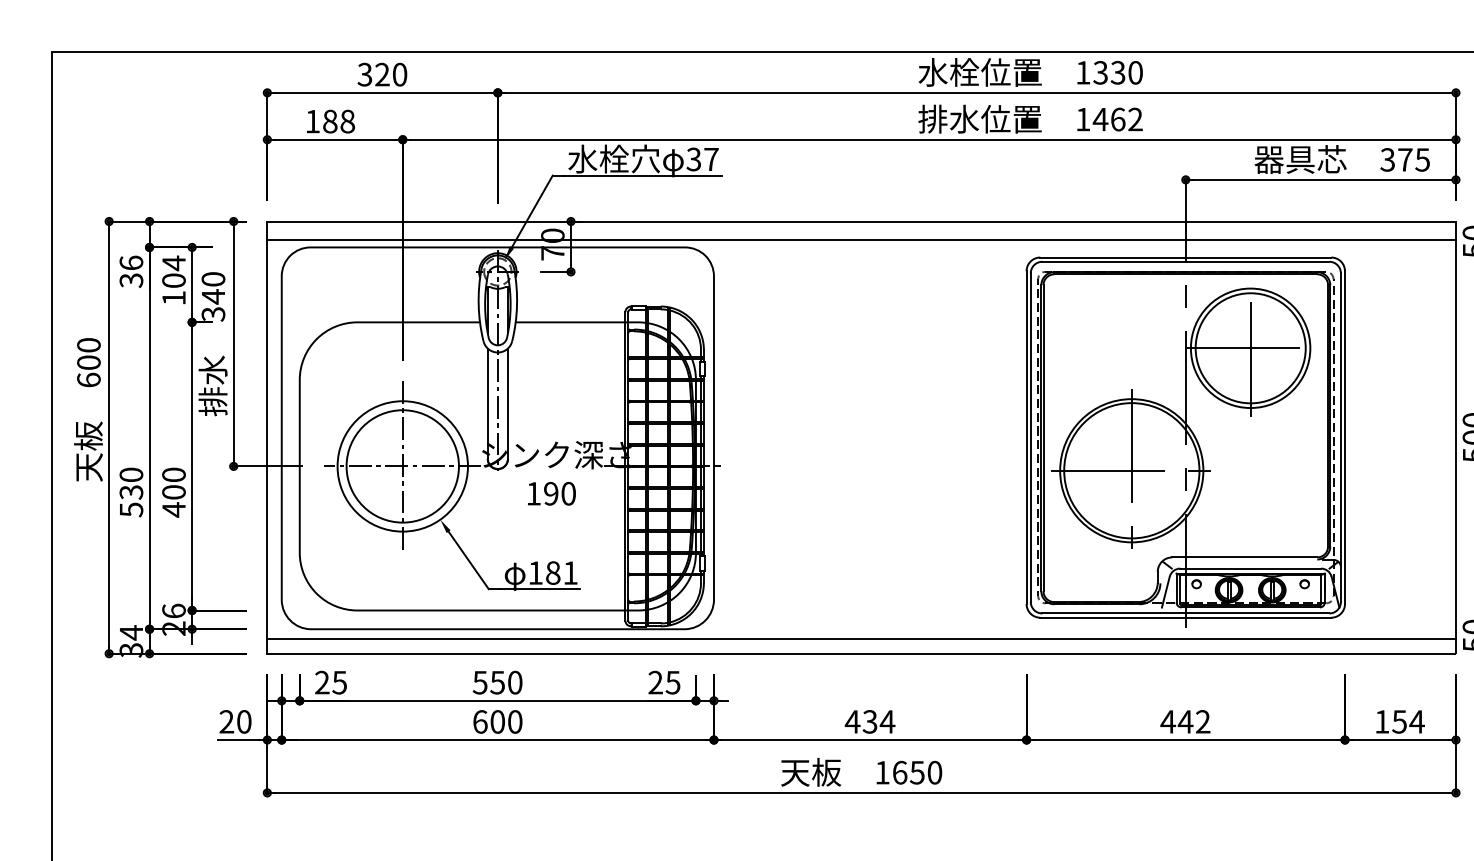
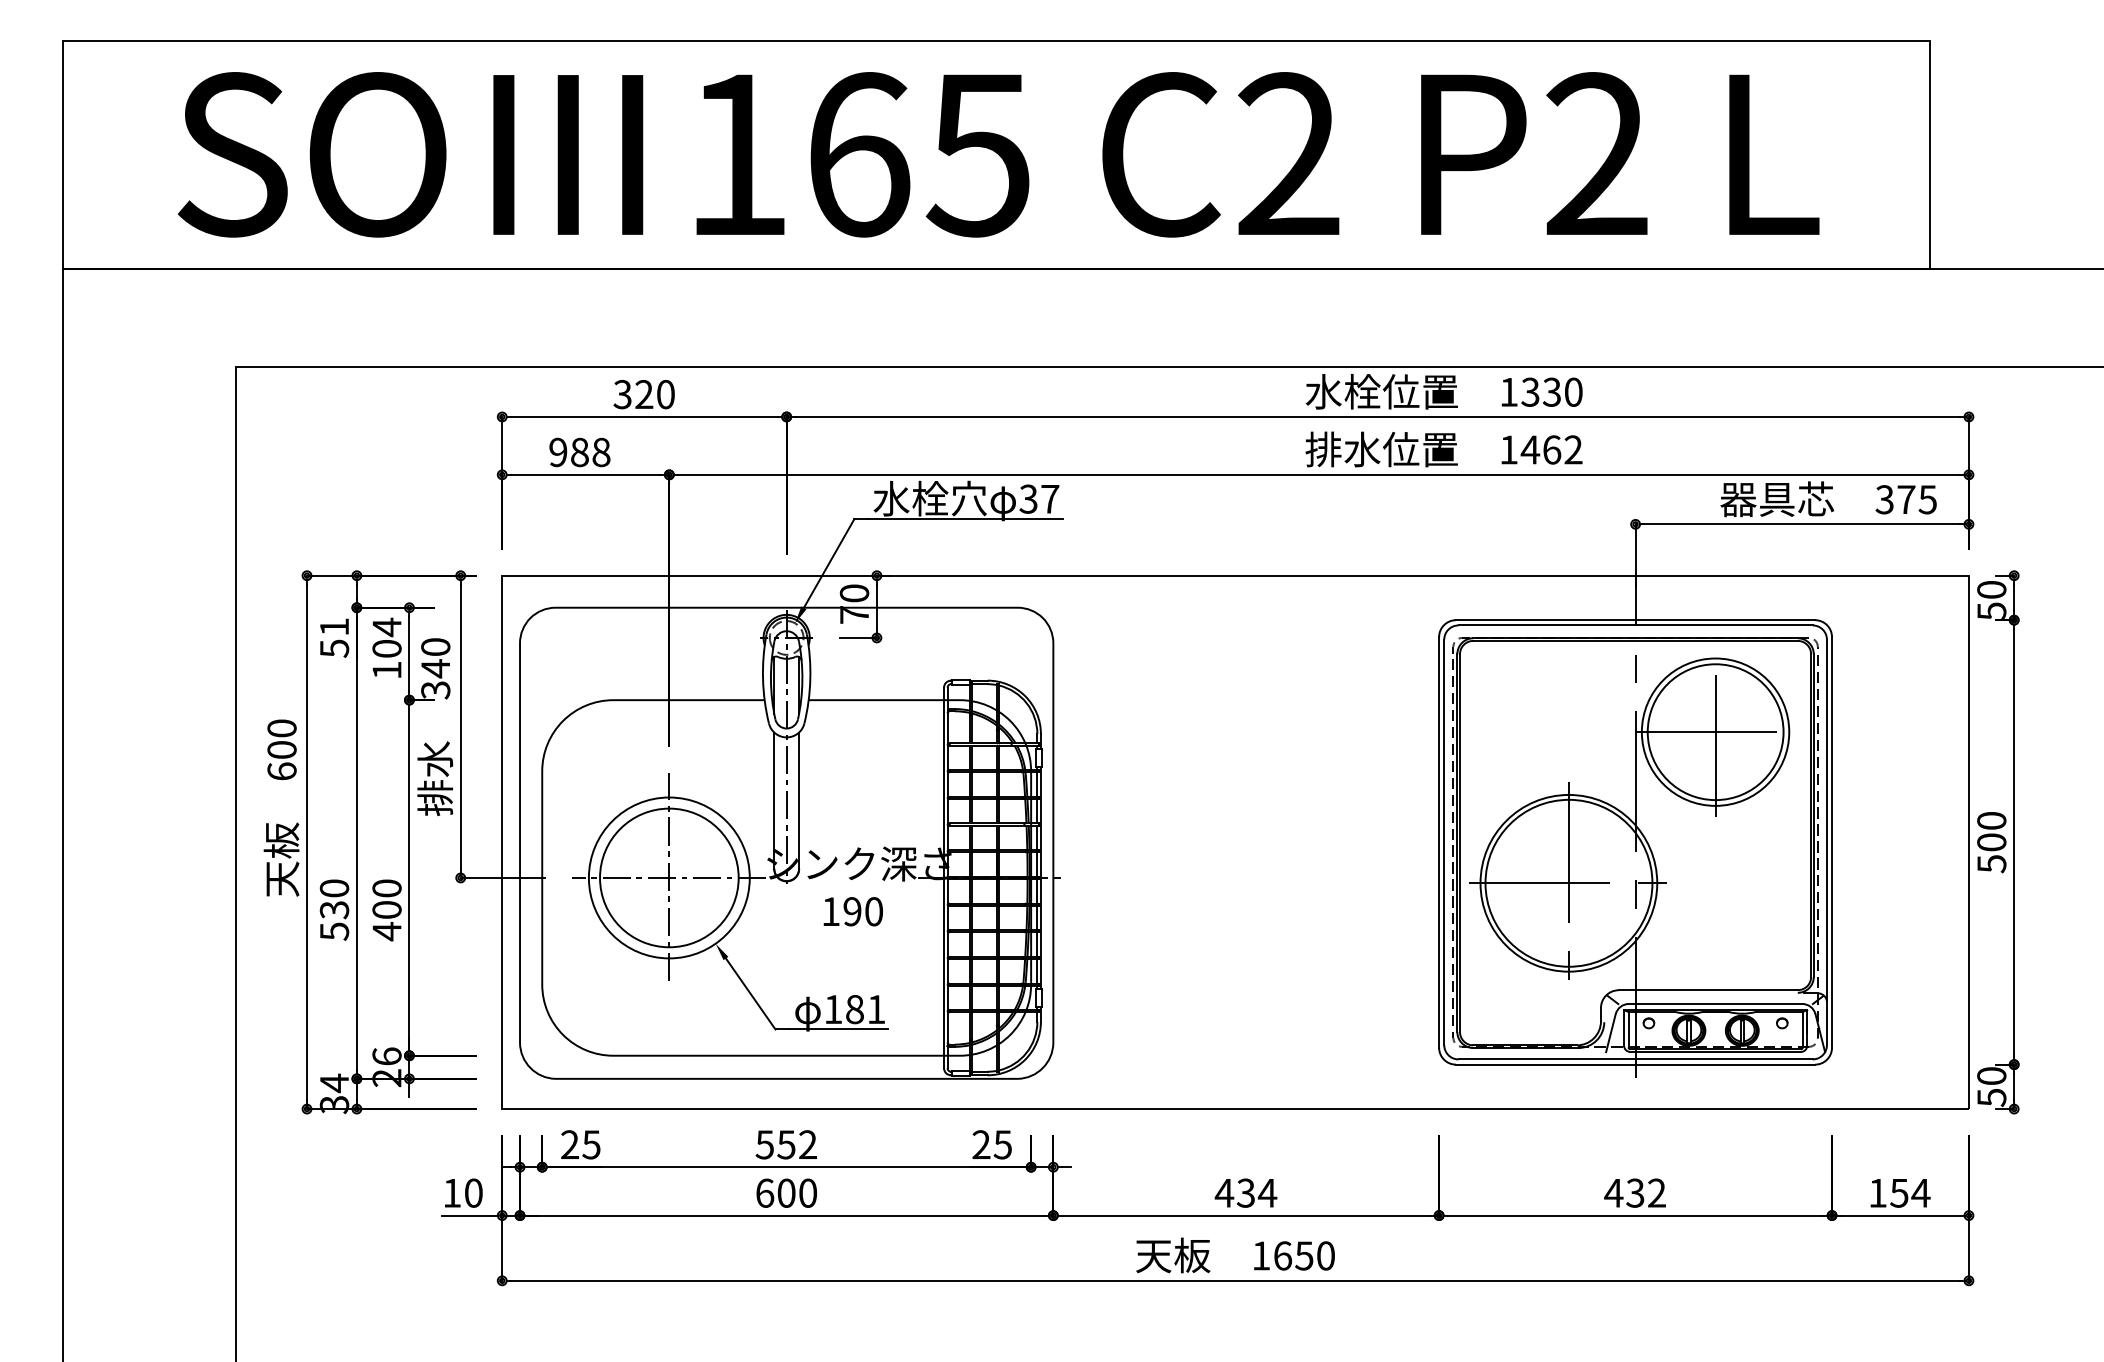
text: (312, 121) -> (558, 452), 188 -> 988
line: (861, 239) -> (1235, 597), removed
text: (131, 271) -> (334, 637), 36 -> 51
line: (861, 638) -> (1235, 1090), removed
text: (514, 682) -> (807, 1144), 550 -> 552
text: (227, 721) -> (452, 1192), 20 -> 10
text: (1185, 721) -> (1635, 1192), 442 -> 432

